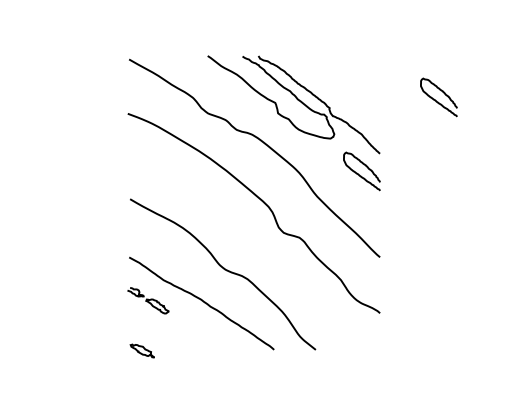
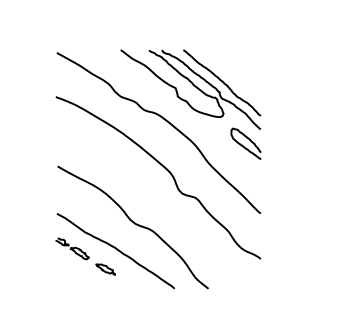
curve: (332, 95) -> (222, 82), added
curve: (435, 99) -> (305, 85), removed
part: (141, 350) -> (105, 269), moved

